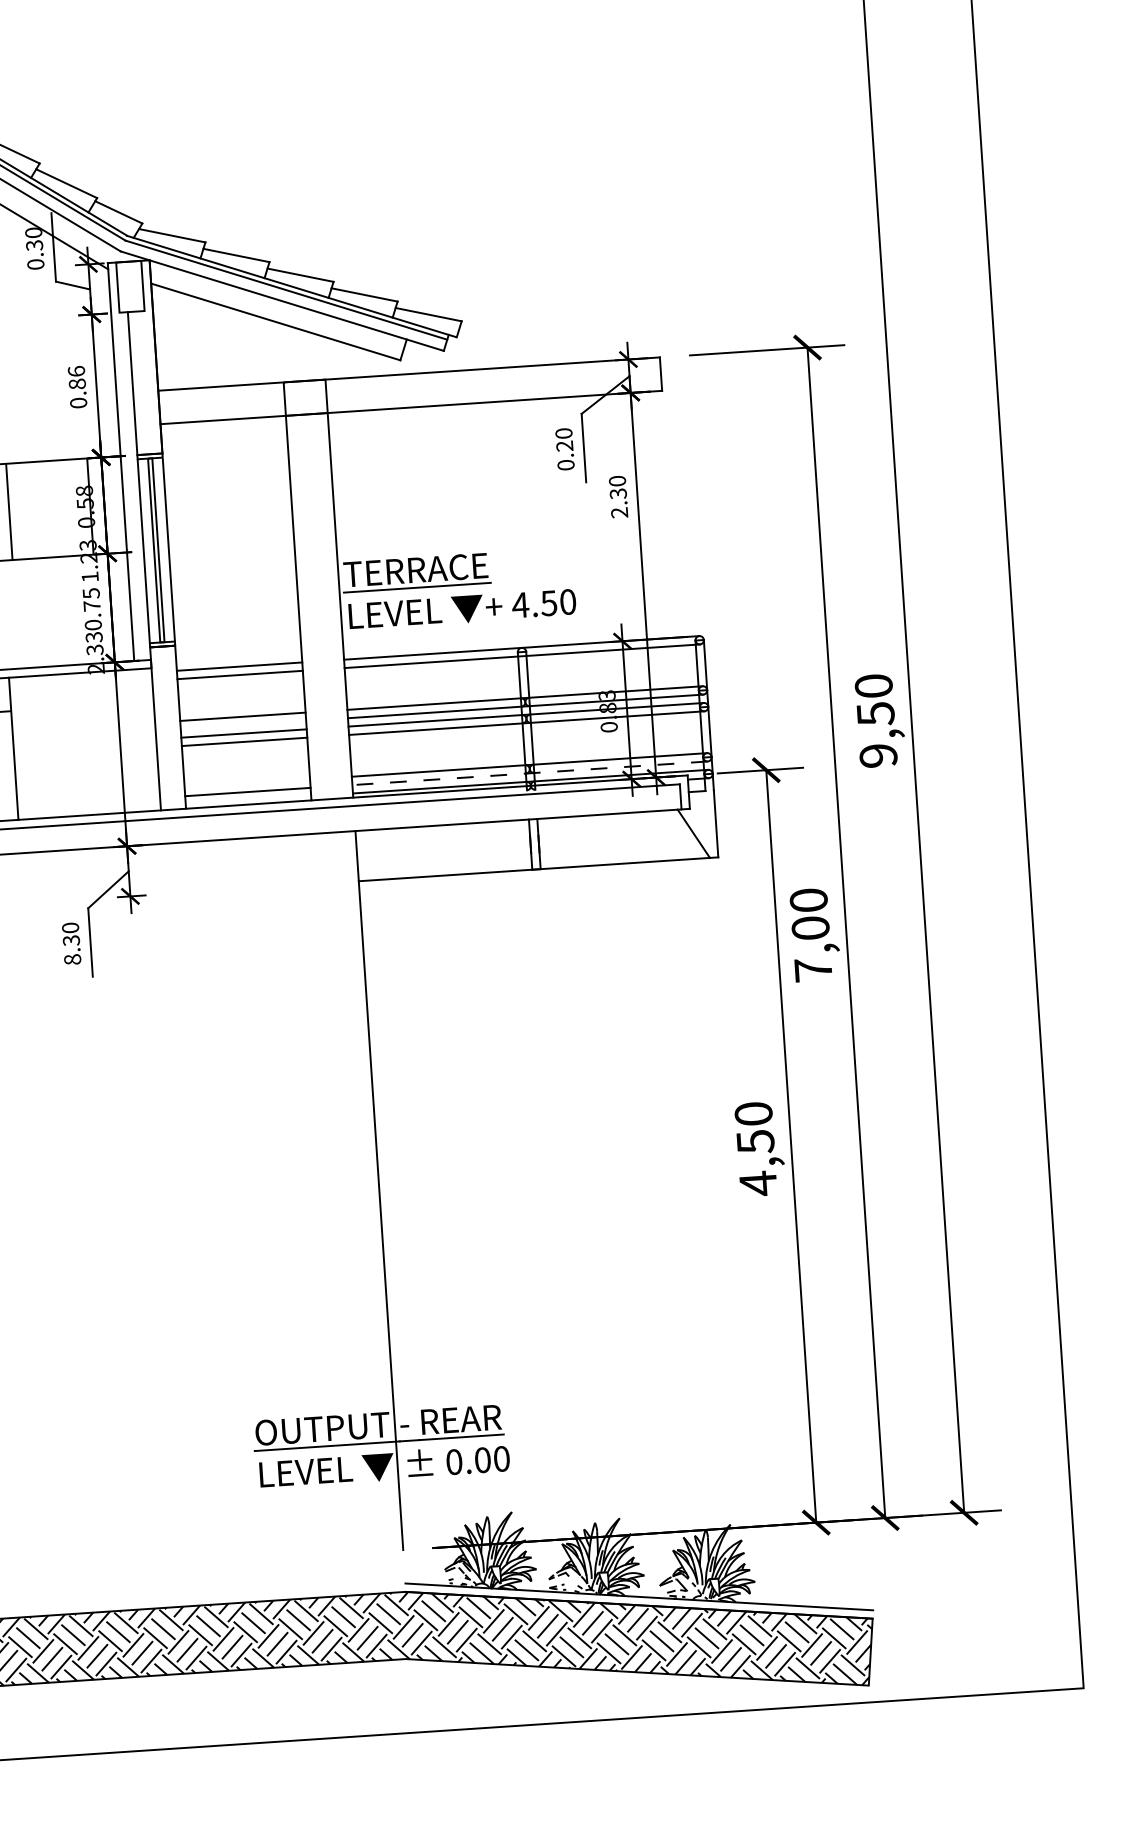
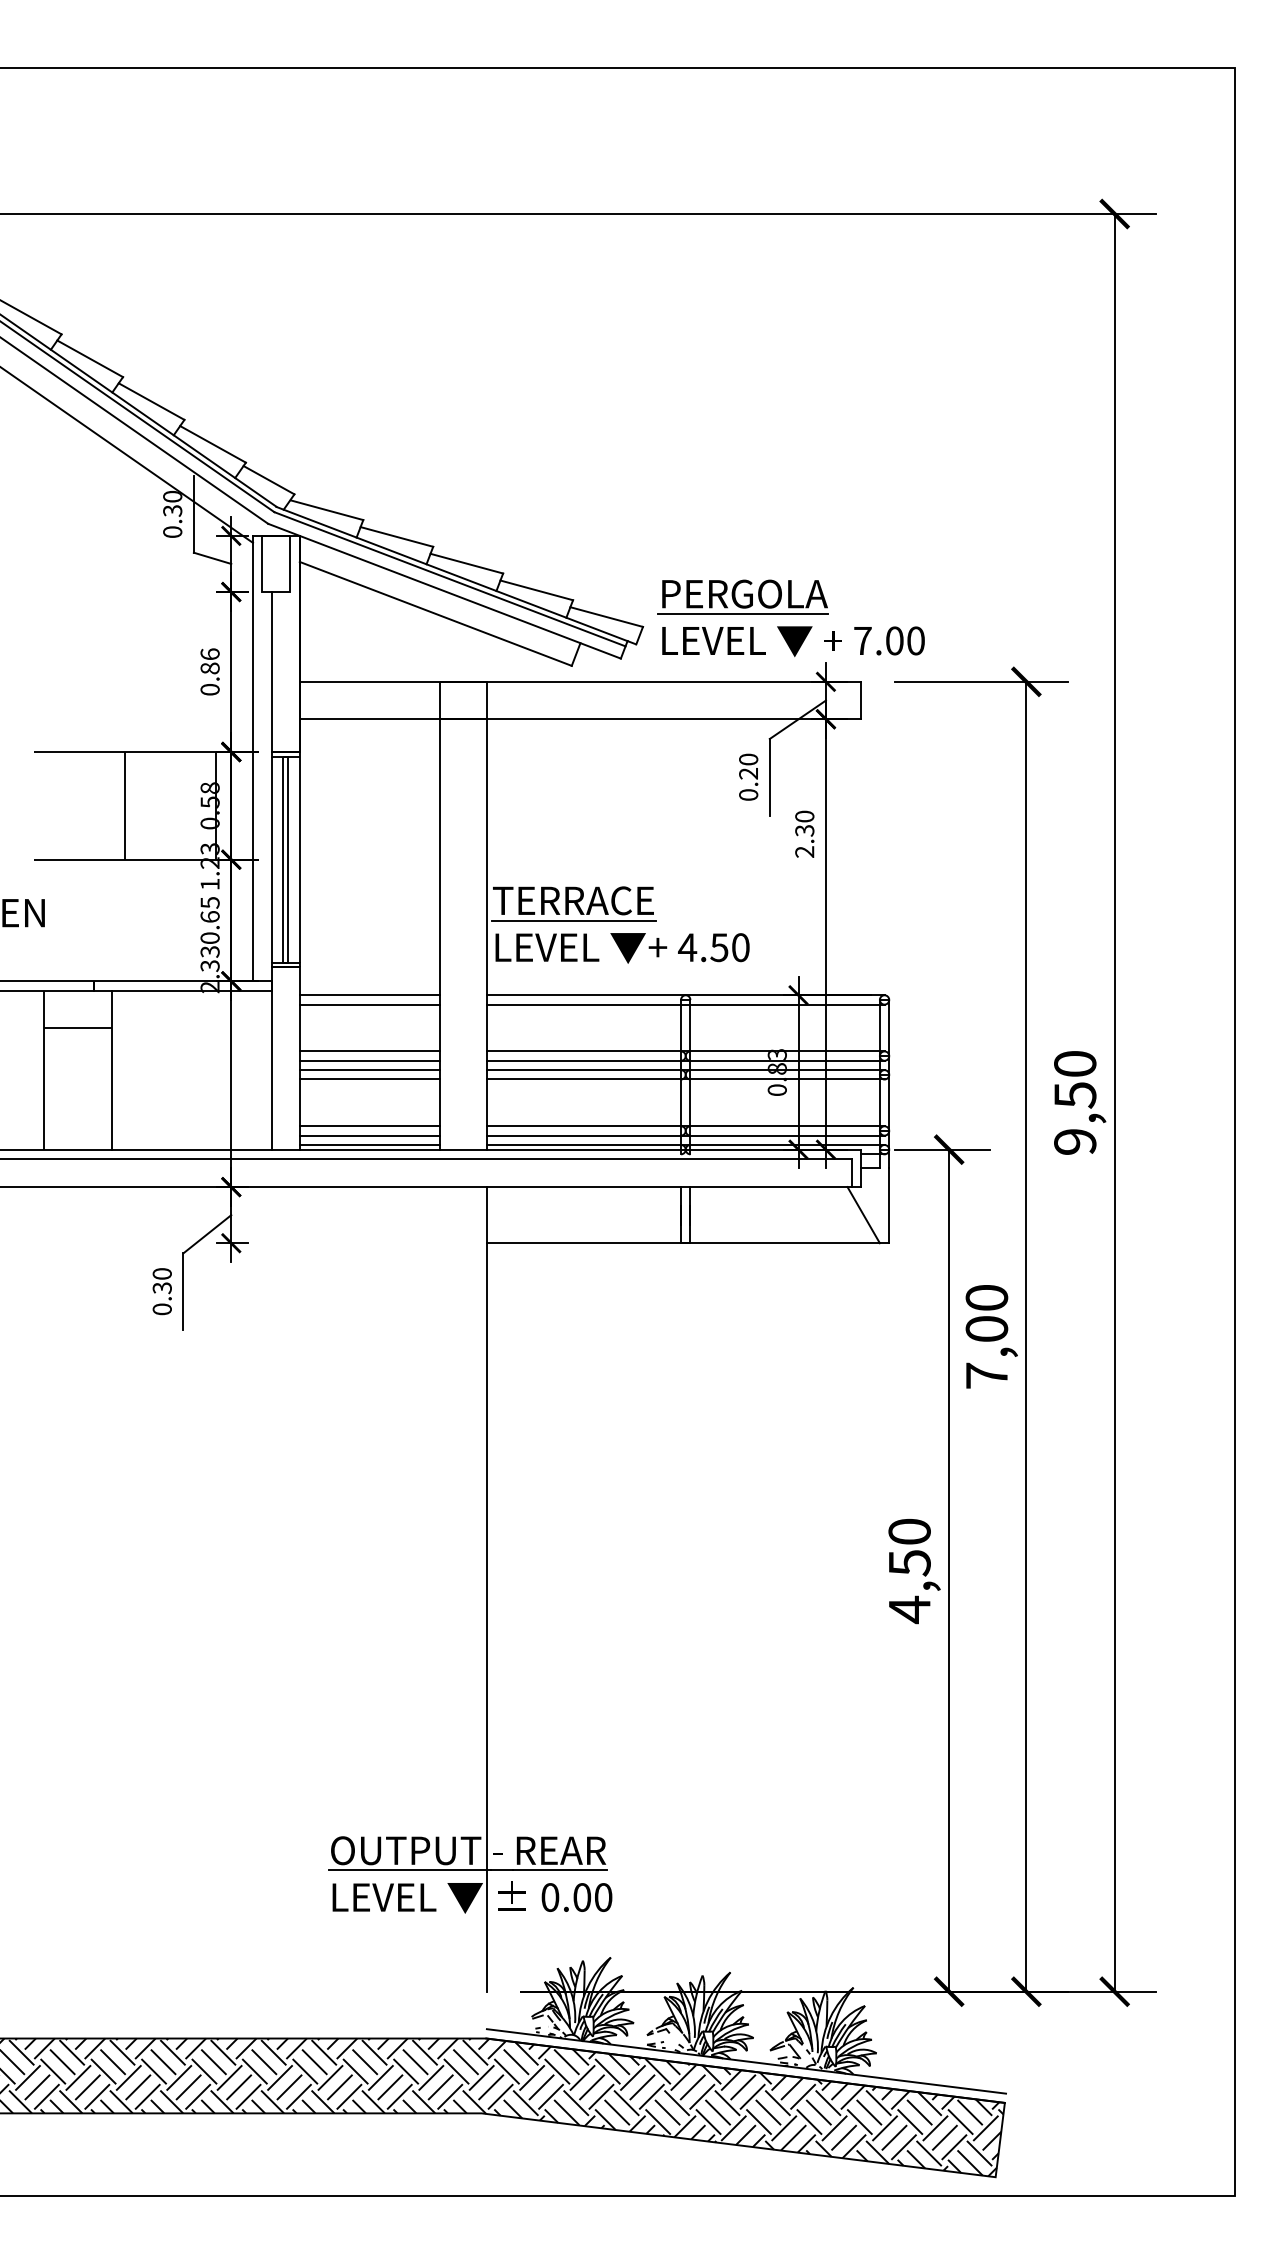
part: (593, 305) -> (790, 618), added
text: (91, 605) -> (209, 916), 0.75 -> 0.65
line: (243, 724) -> (369, 1060), added
line: (529, 773) -> (685, 1135), dashed -> solid
line: (246, 783) -> (369, 1126), added
line: (248, 799) -> (369, 1144), added
text: (72, 959) -> (162, 1309), 8.30 -> 0.30

